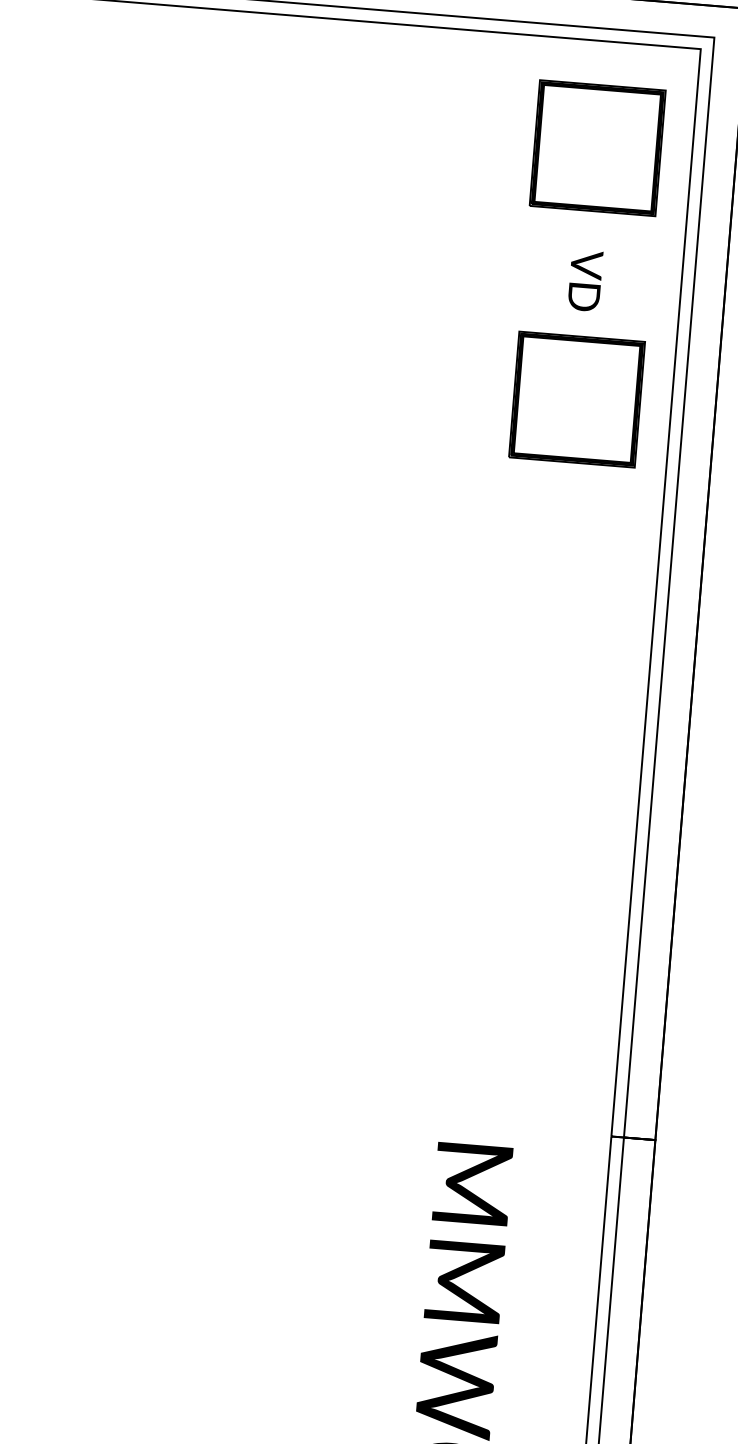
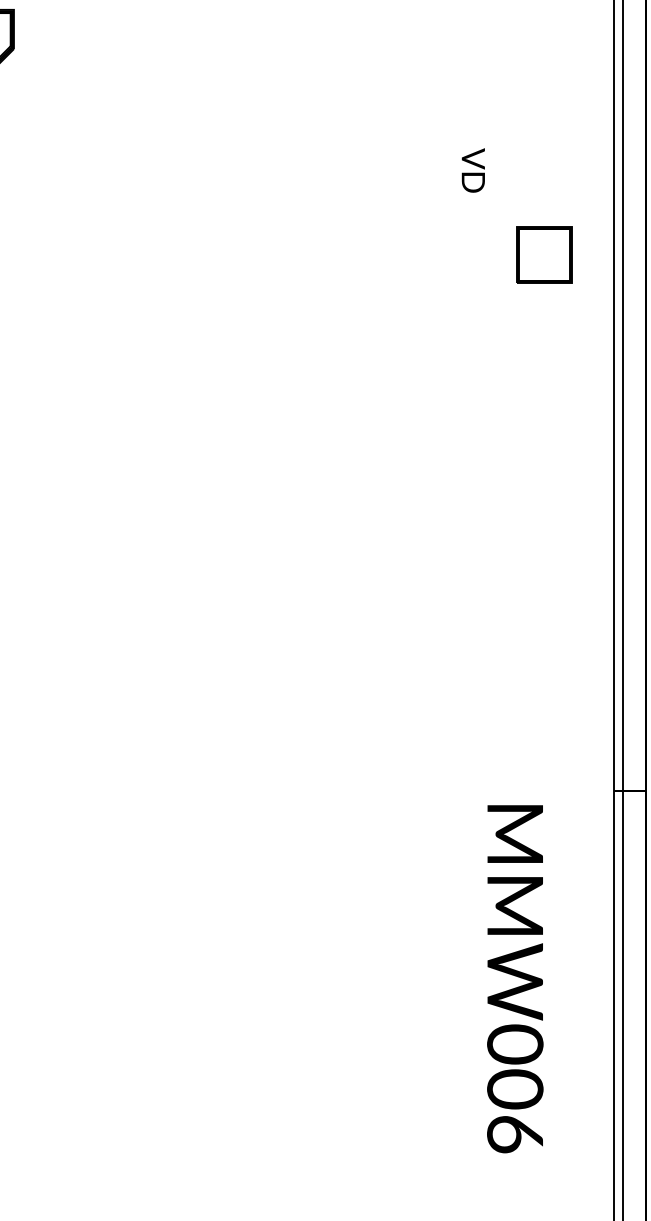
part: (597, 147) -> (544, 69), removed
text: (584, 280) -> (472, 170), moved
part: (577, 399) -> (544, 254), size x0.6

